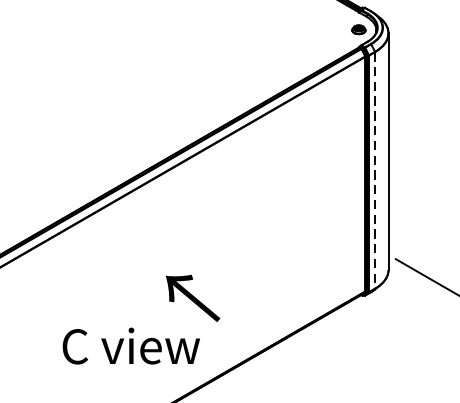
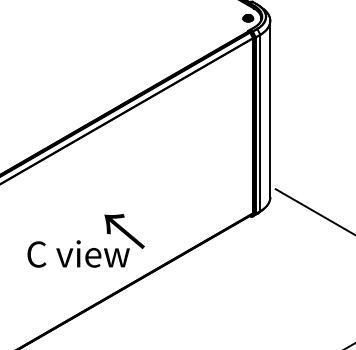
line: (375, 170) -> (260, 123), dashed -> solid
text: (192, 298) -> (124, 231), moved

